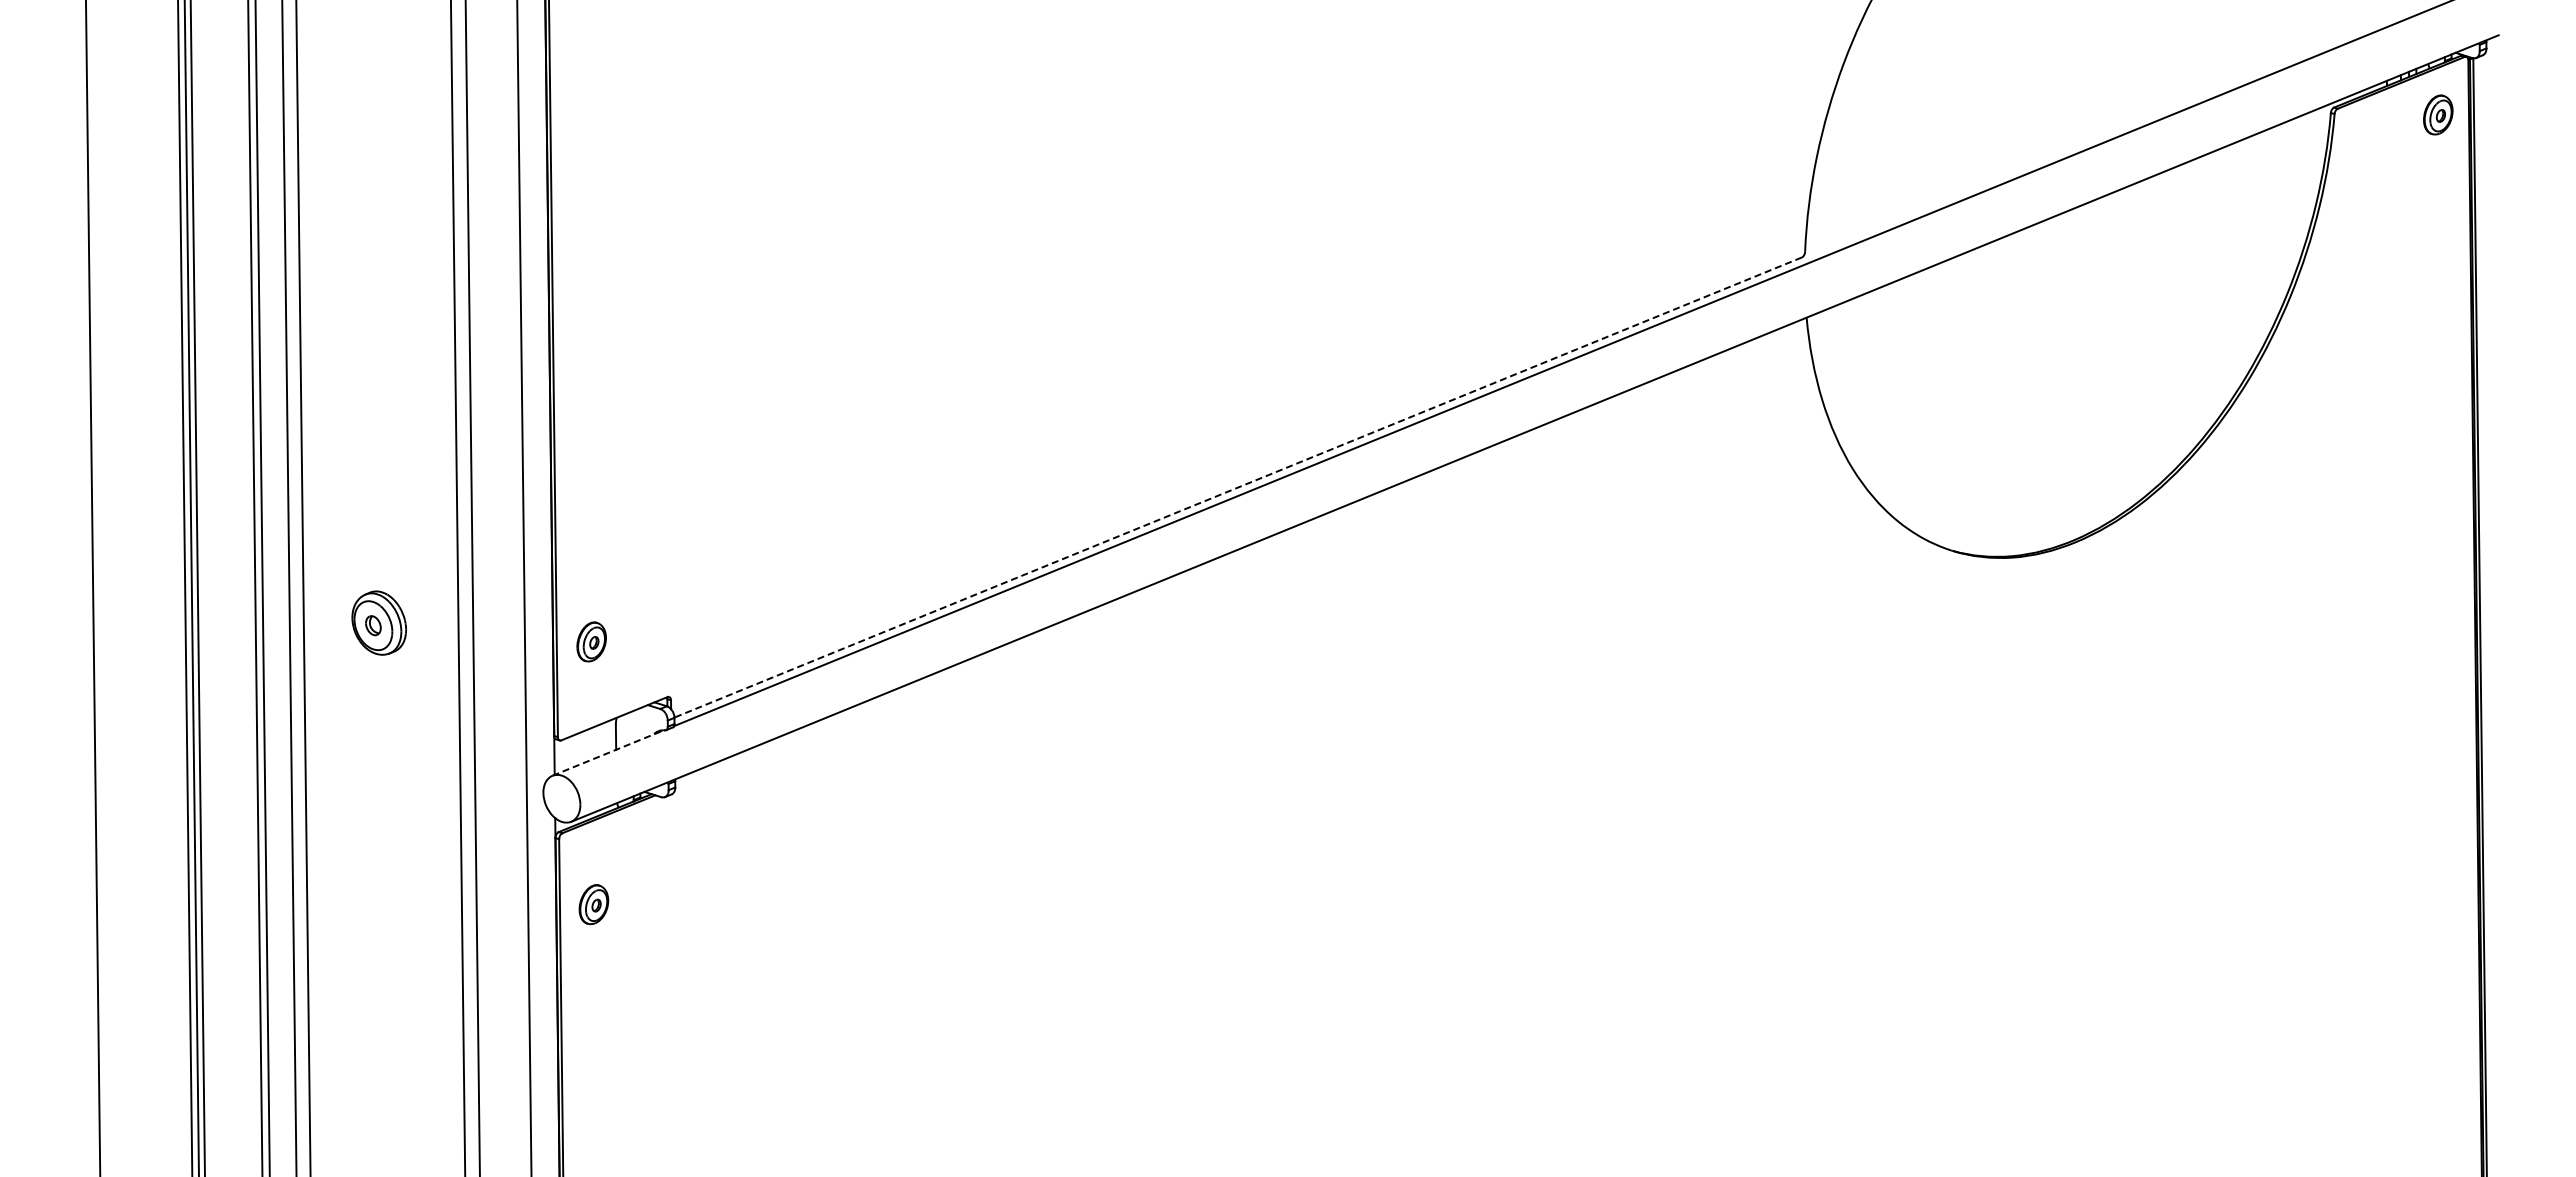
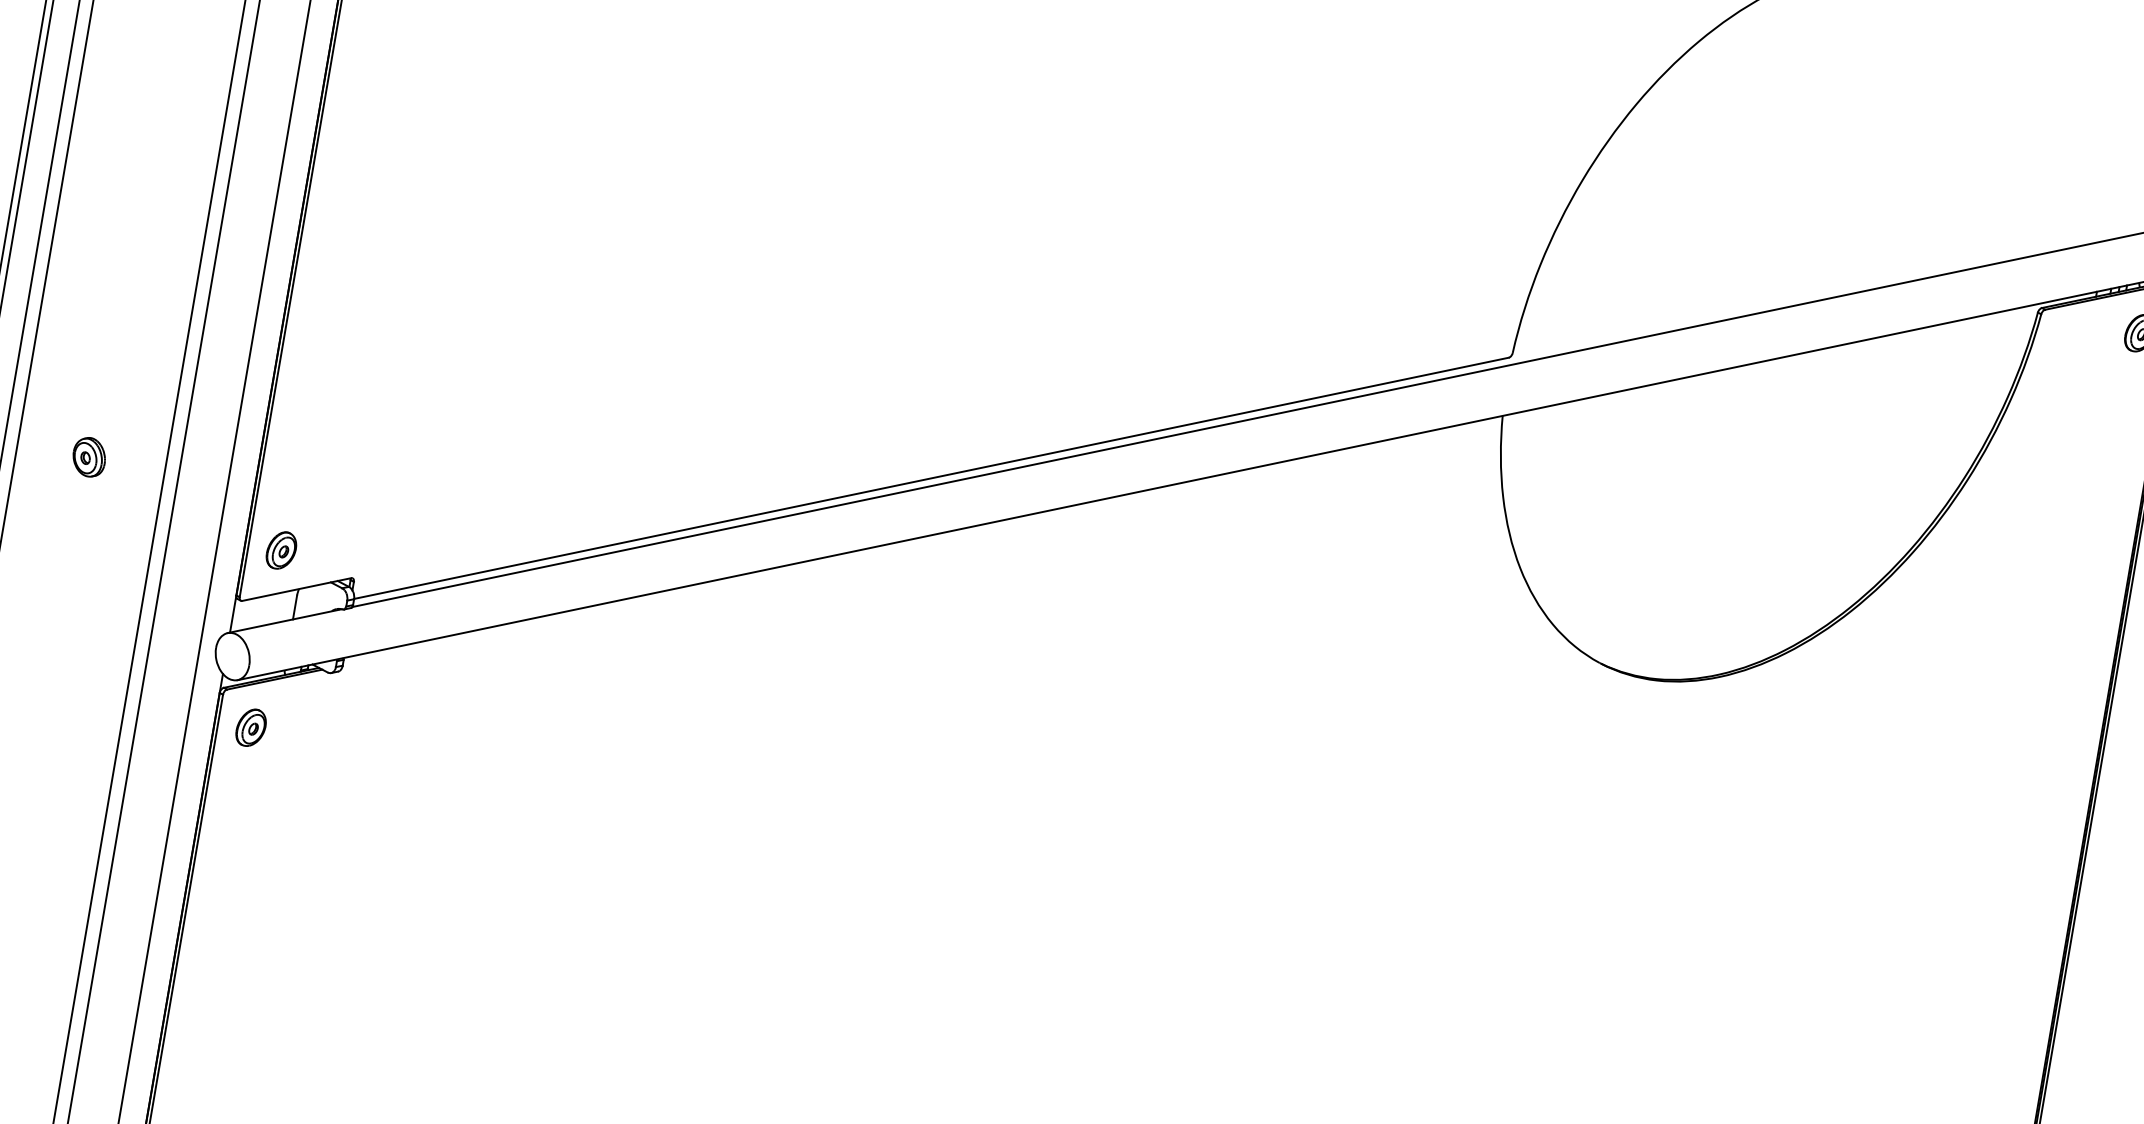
line: (1238, 487) -> (931, 478), dashed -> solid
part: (378, 622) -> (88, 456), size x0.62
part: (591, 641) -> (281, 550), moved
line: (607, 753) -> (284, 621), dashed -> solid
part: (593, 904) -> (250, 727), moved

